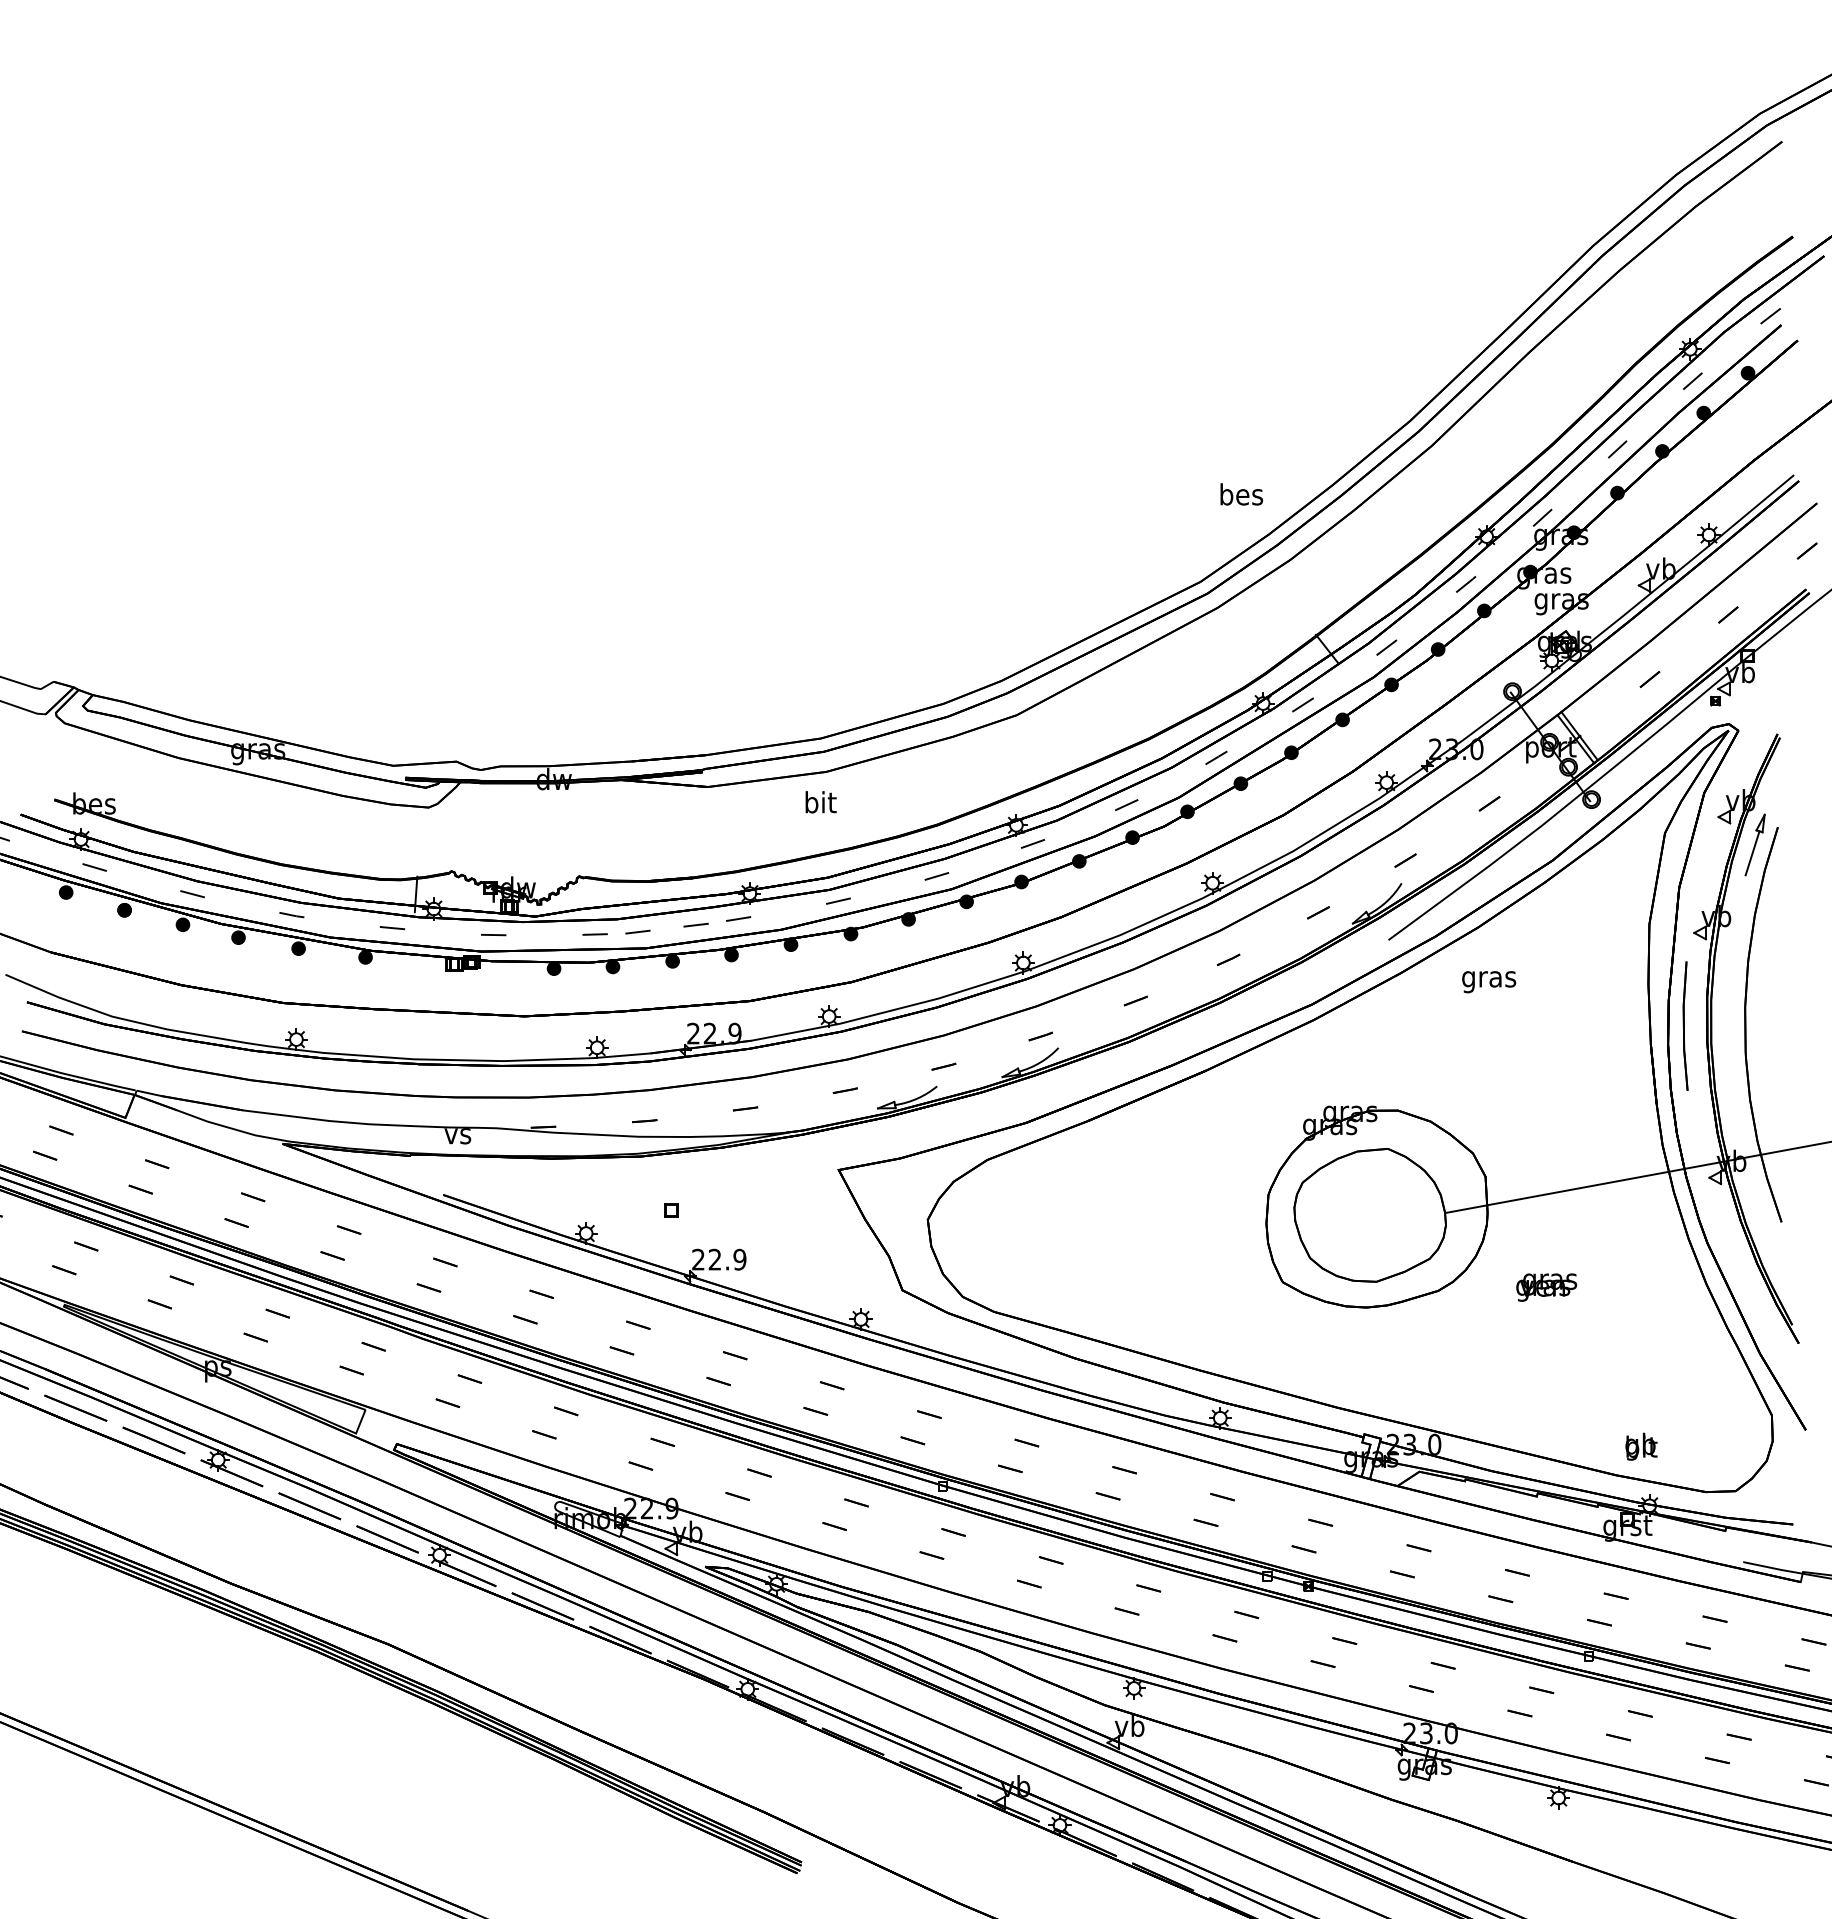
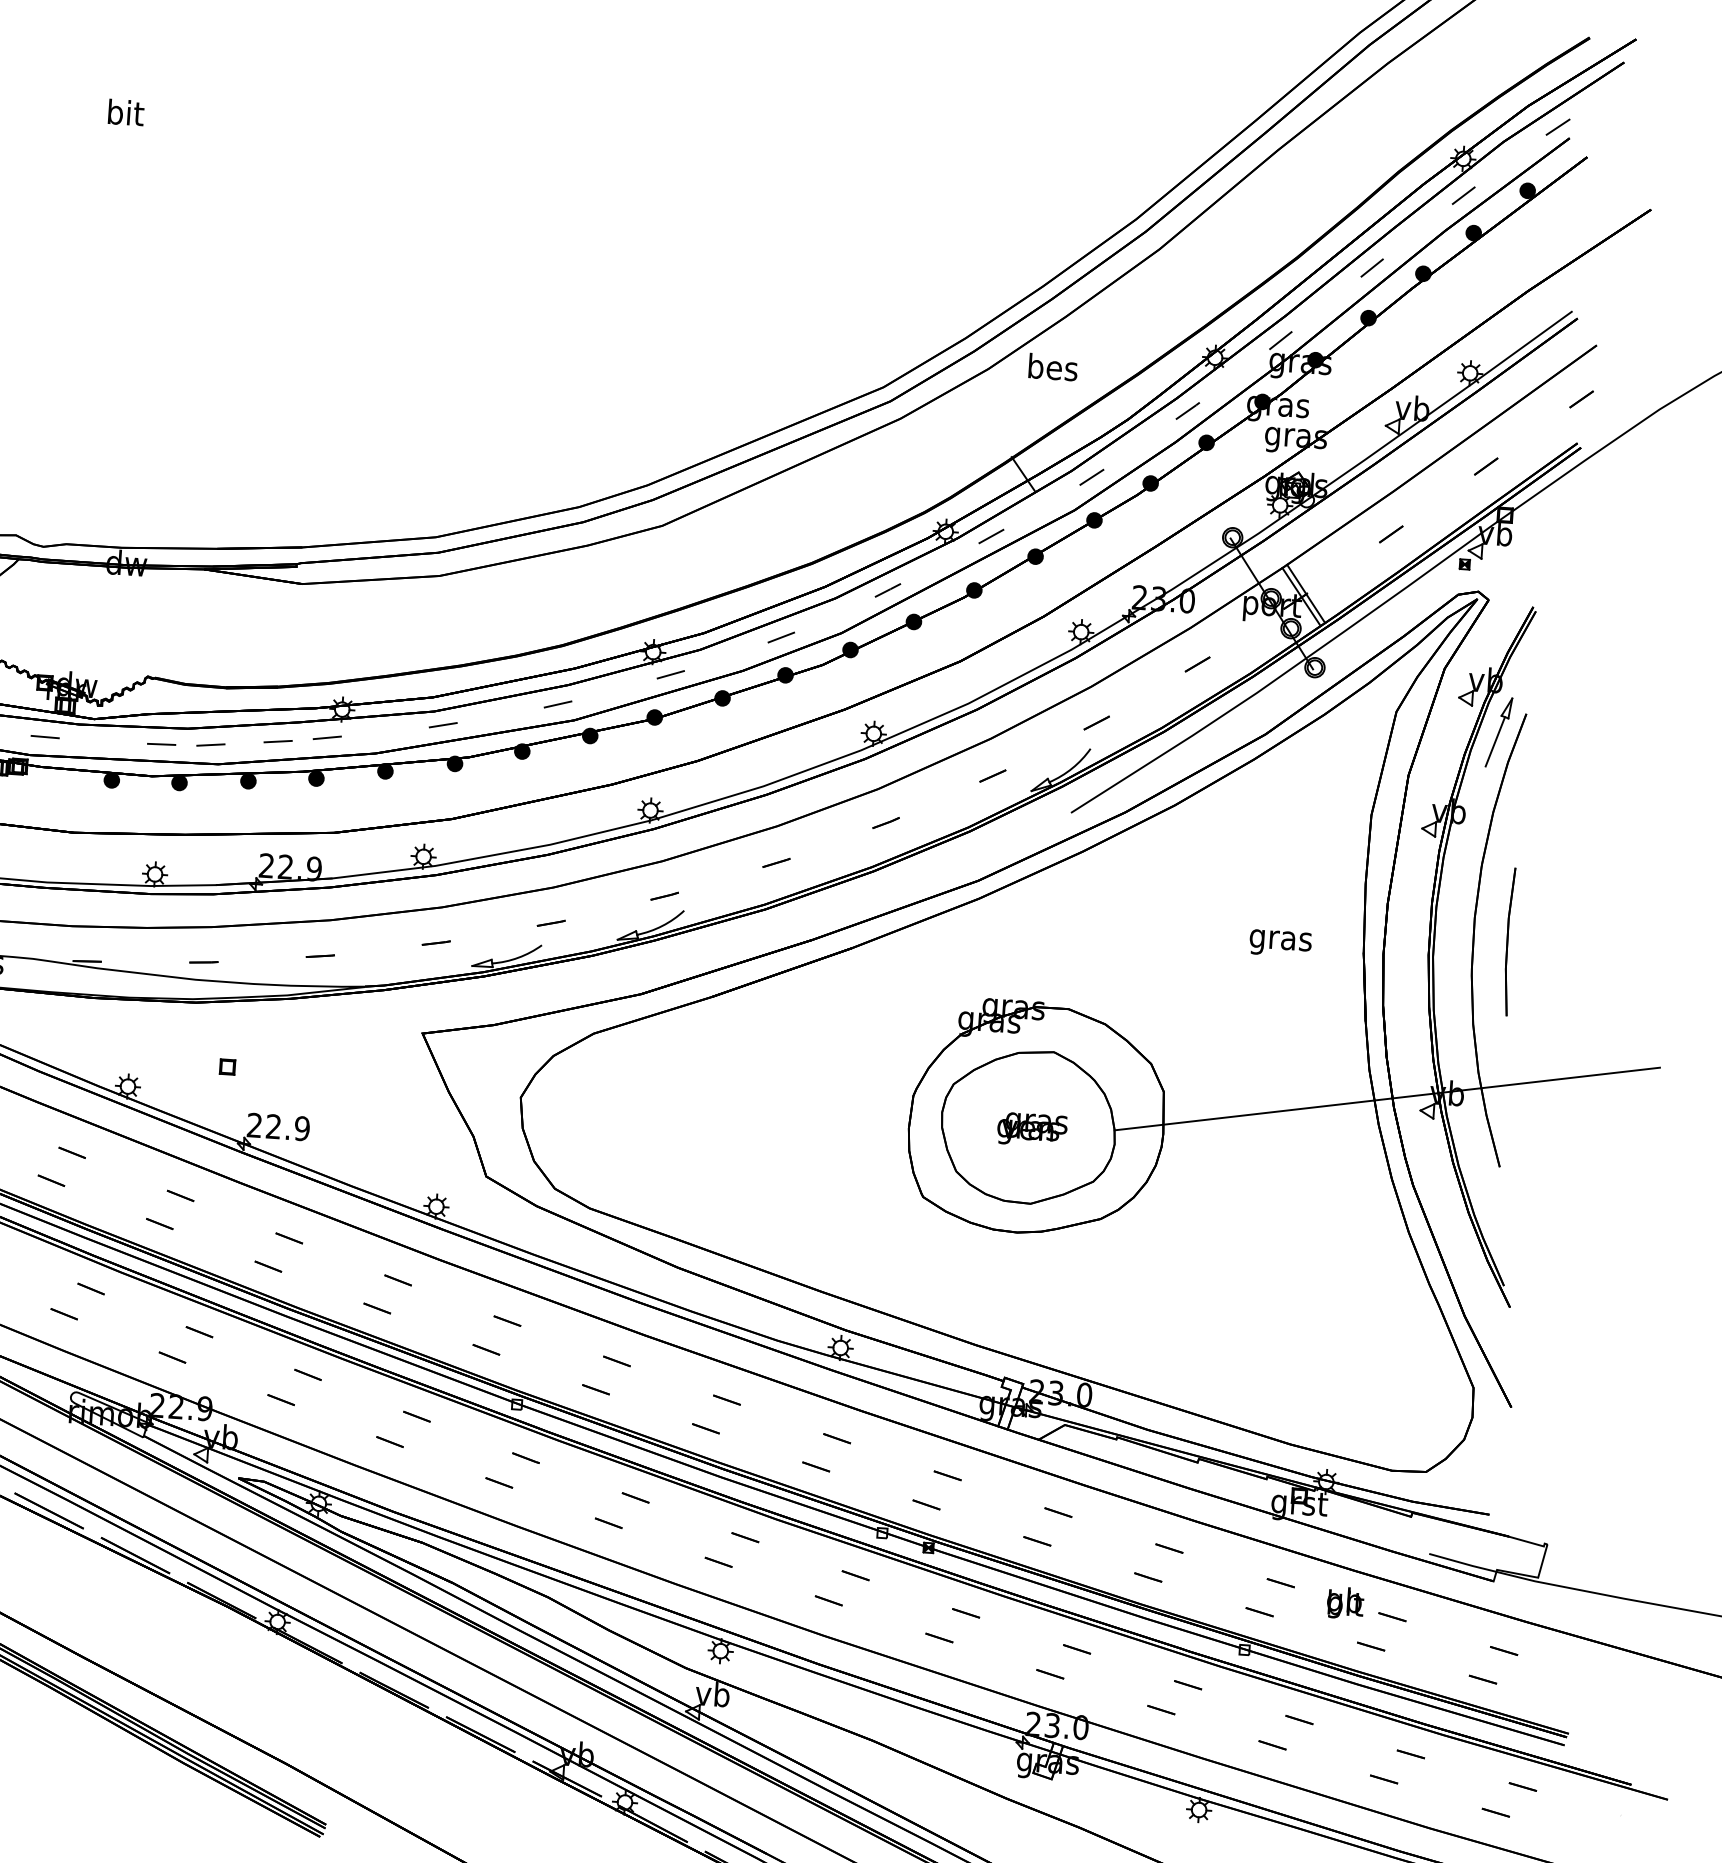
text: (1241, 494) -> (1052, 367), moved
text: (820, 802) -> (125, 112), moved
text: (1489, 982) -> (1280, 943), moved
part: (1685, 1025) -> (1509, 941), moved
text: (1546, 1287) -> (1032, 1129), moved
text: (1641, 1446) -> (1345, 1602), moved

